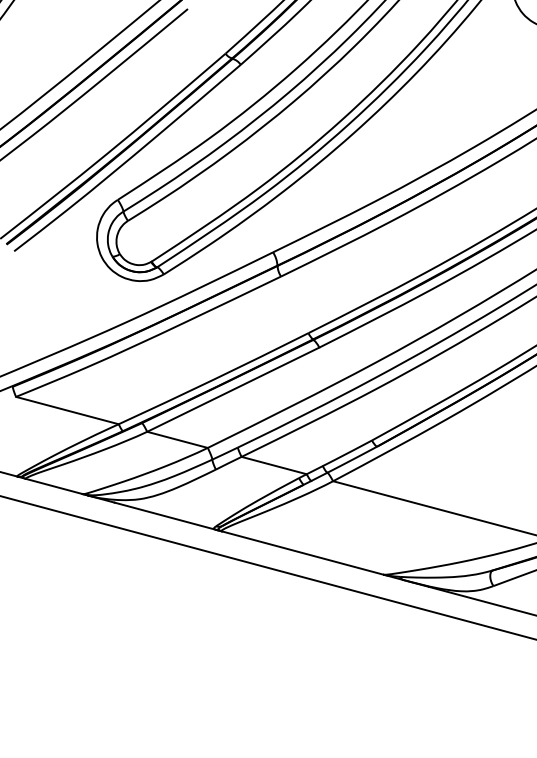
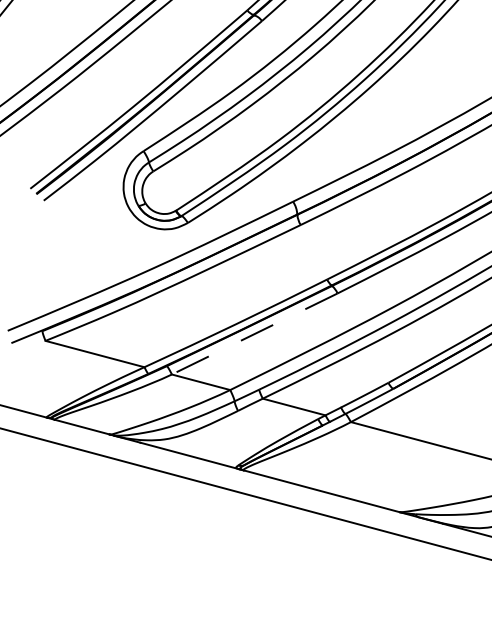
line: (233, 389) -> (254, 333), solid -> dashed

